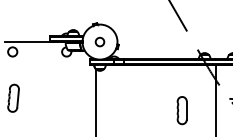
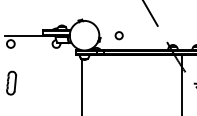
circle: (99, 41) -> (118, 35), moved
part: (181, 110) -> (153, 93), removed

